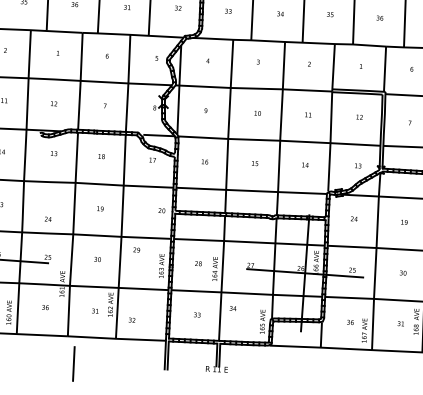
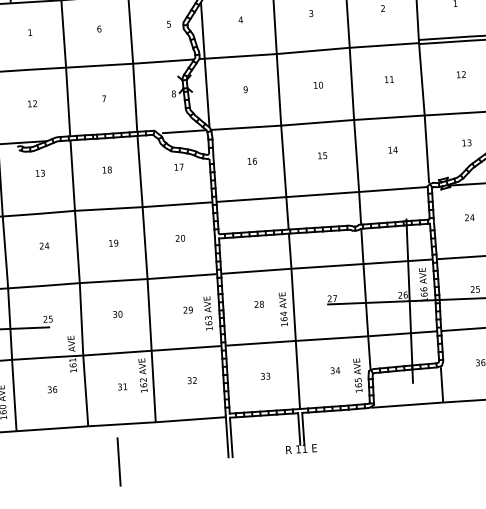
text: (161, 210) -> (179, 238), moved
text: (47, 218) -> (43, 244), moved
text: (136, 249) -> (187, 309), moved
text: (232, 308) -> (334, 370), moved
text: (131, 319) -> (191, 379), moved
line: (73, 363) -> (118, 461), moved

